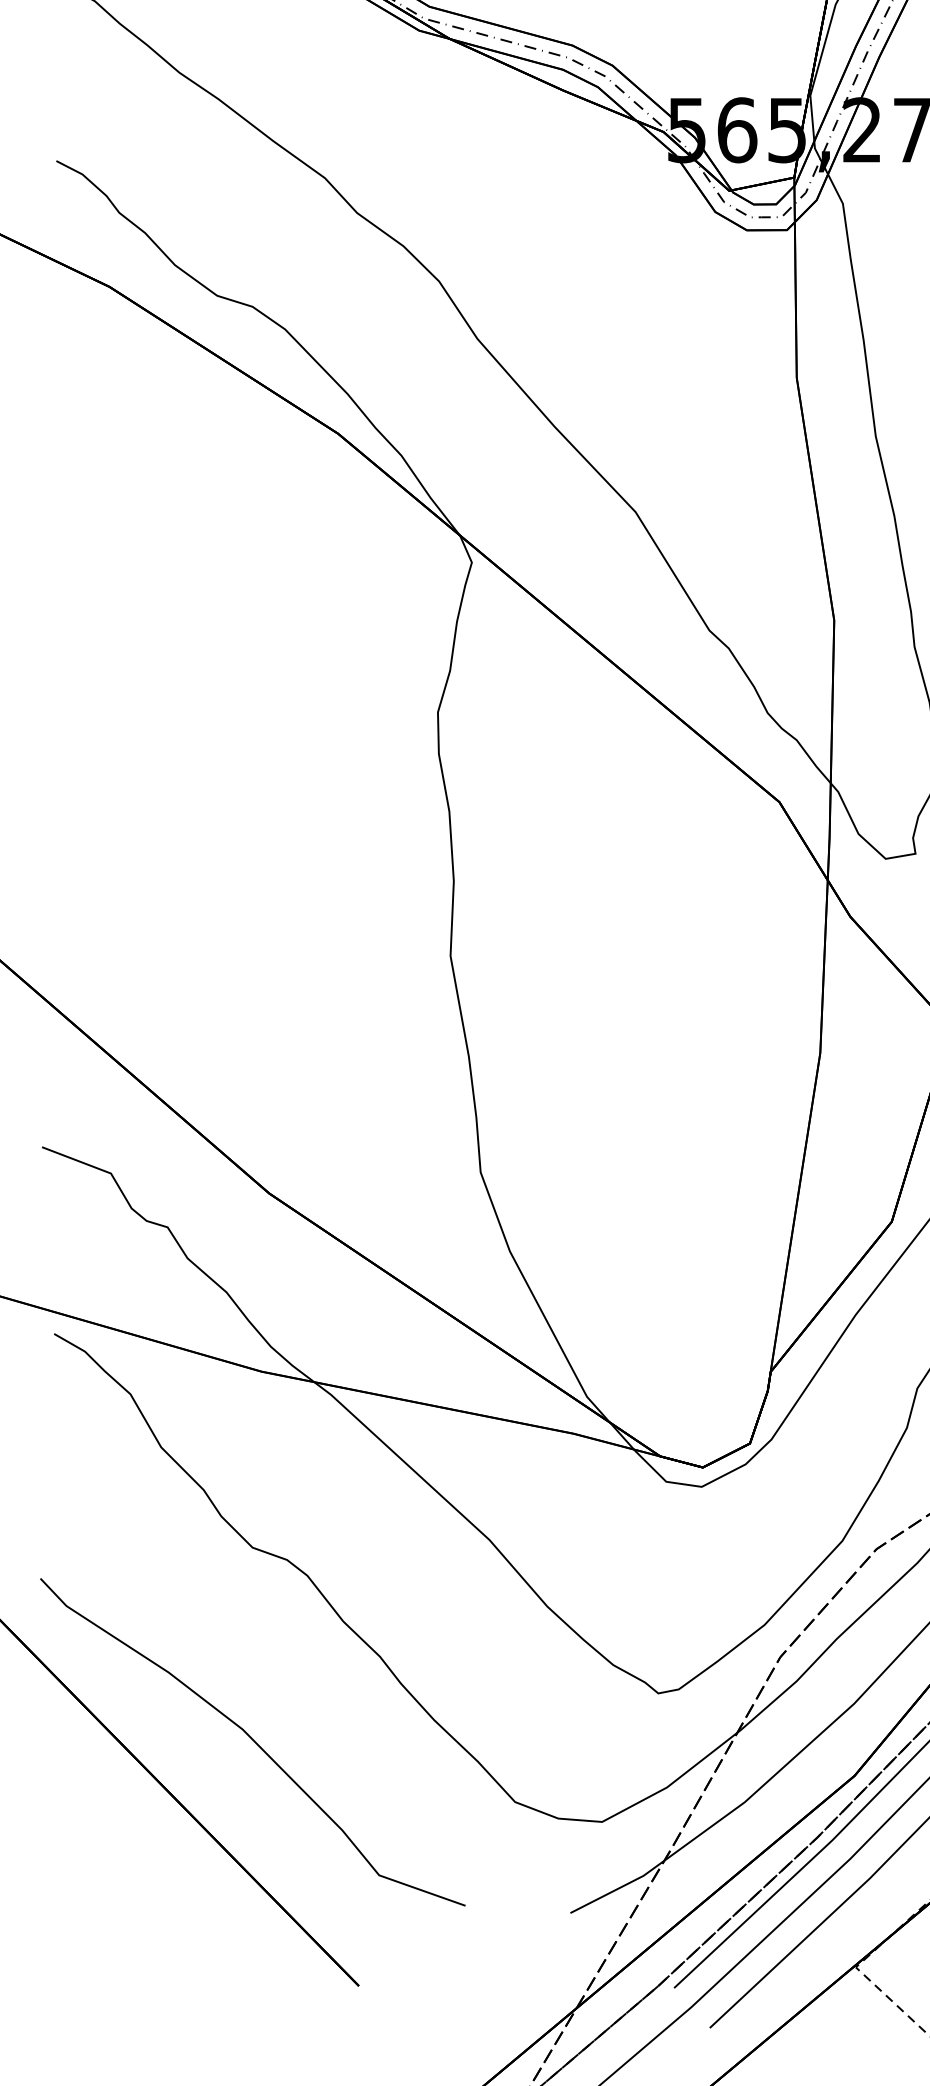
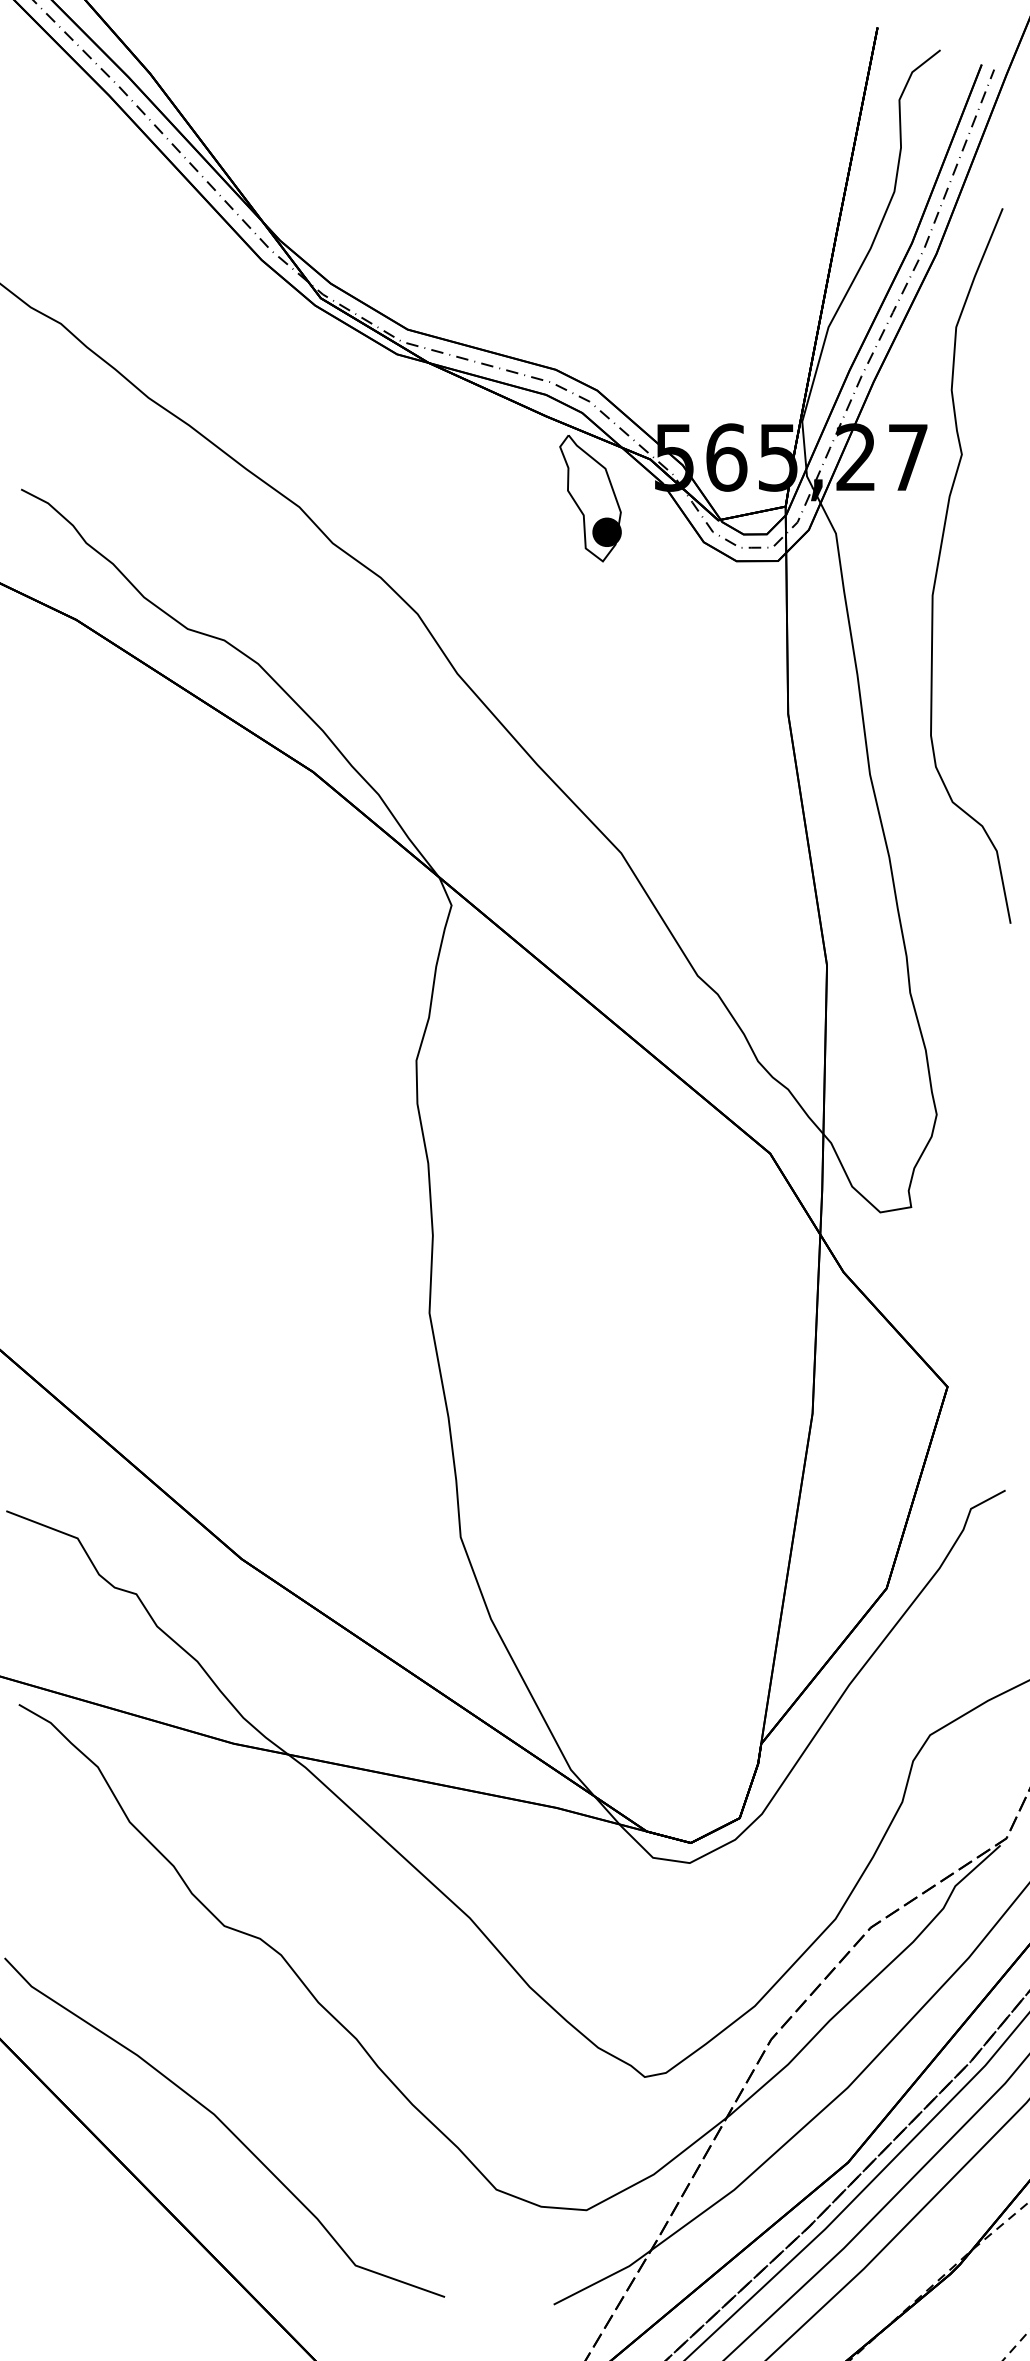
part: (605, 169) -> (590, 498), added

